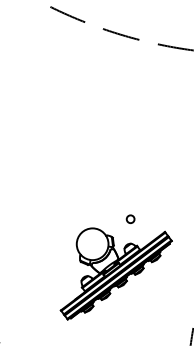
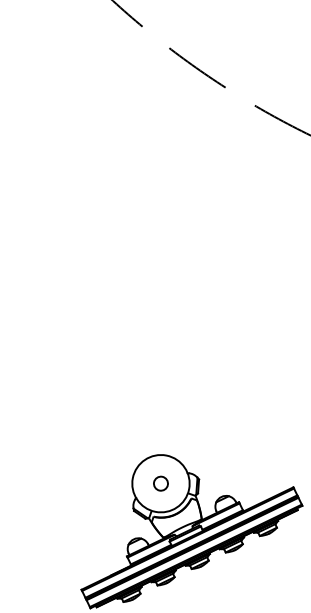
circle: (130, 218) -> (160, 482), moved

